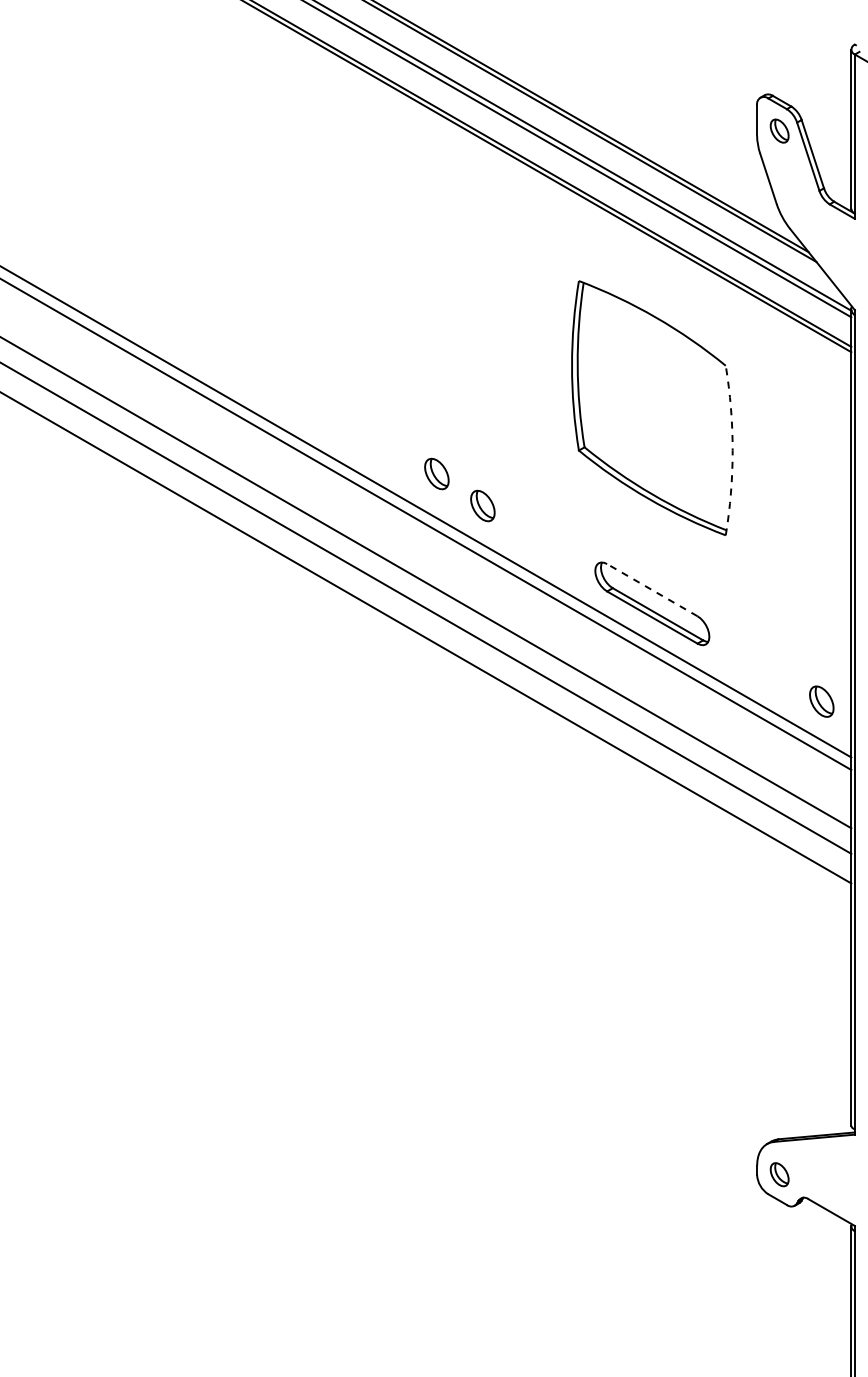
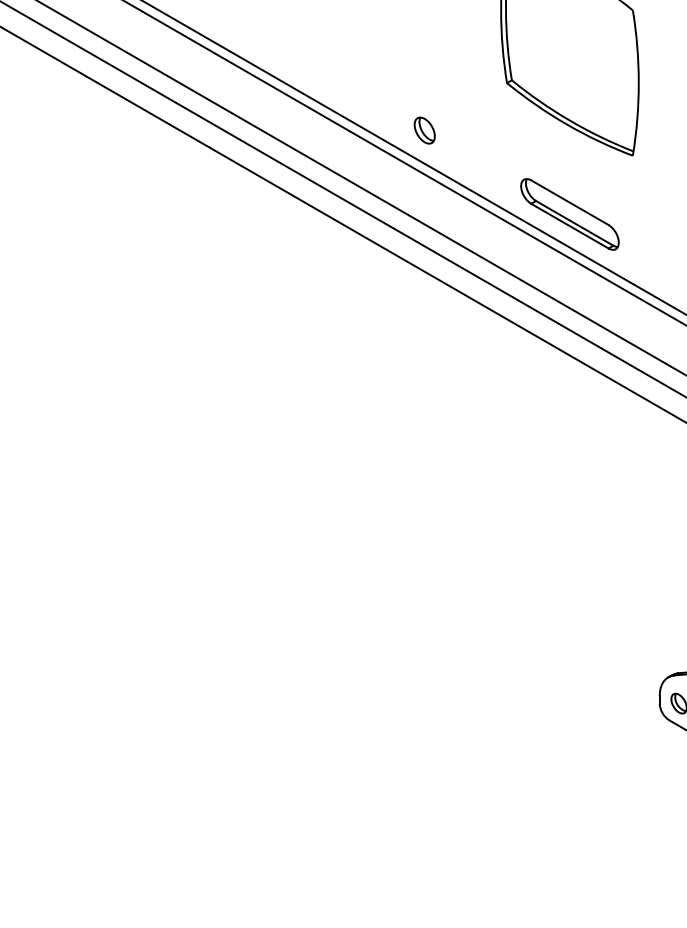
arc: (732, 450) -> (638, 83), dashed -> solid
part: (436, 473) -> (384, 102), removed
line: (651, 589) -> (569, 202), dashed -> solid

